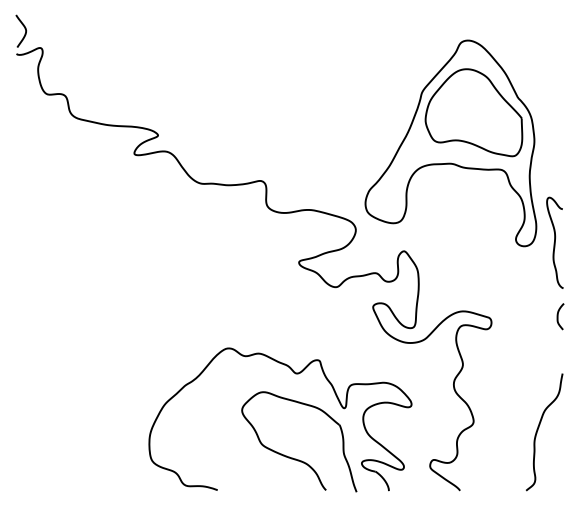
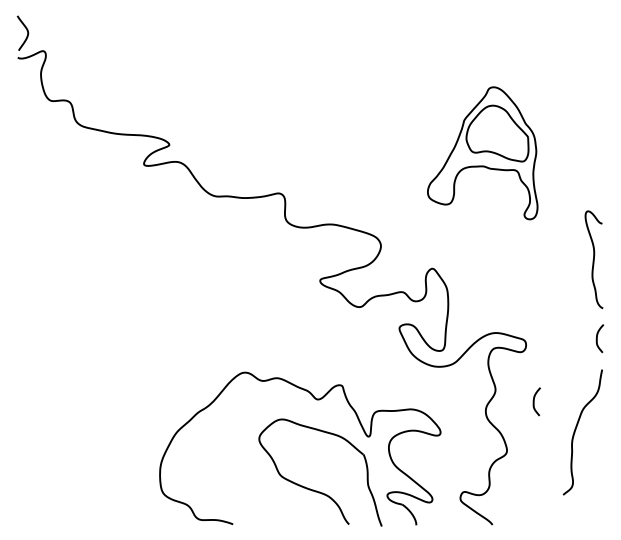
part: (450, 143) -> (482, 153), size x0.6
curve: (499, 375) -> (534, 401), added
curve: (538, 430) -> (576, 430), moved

